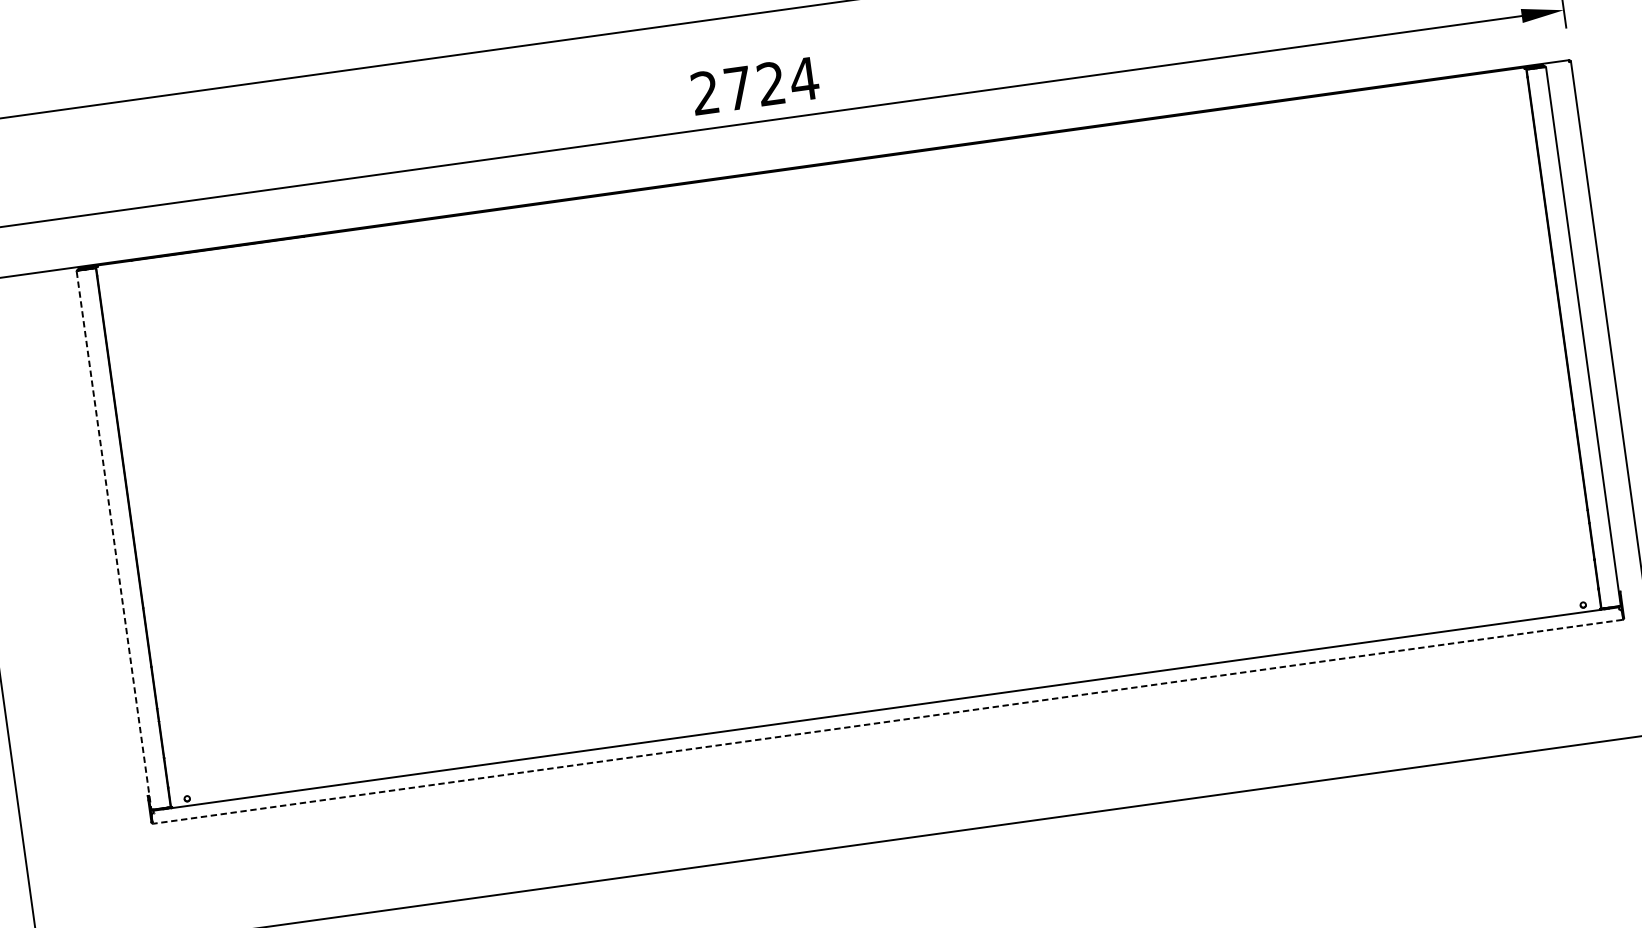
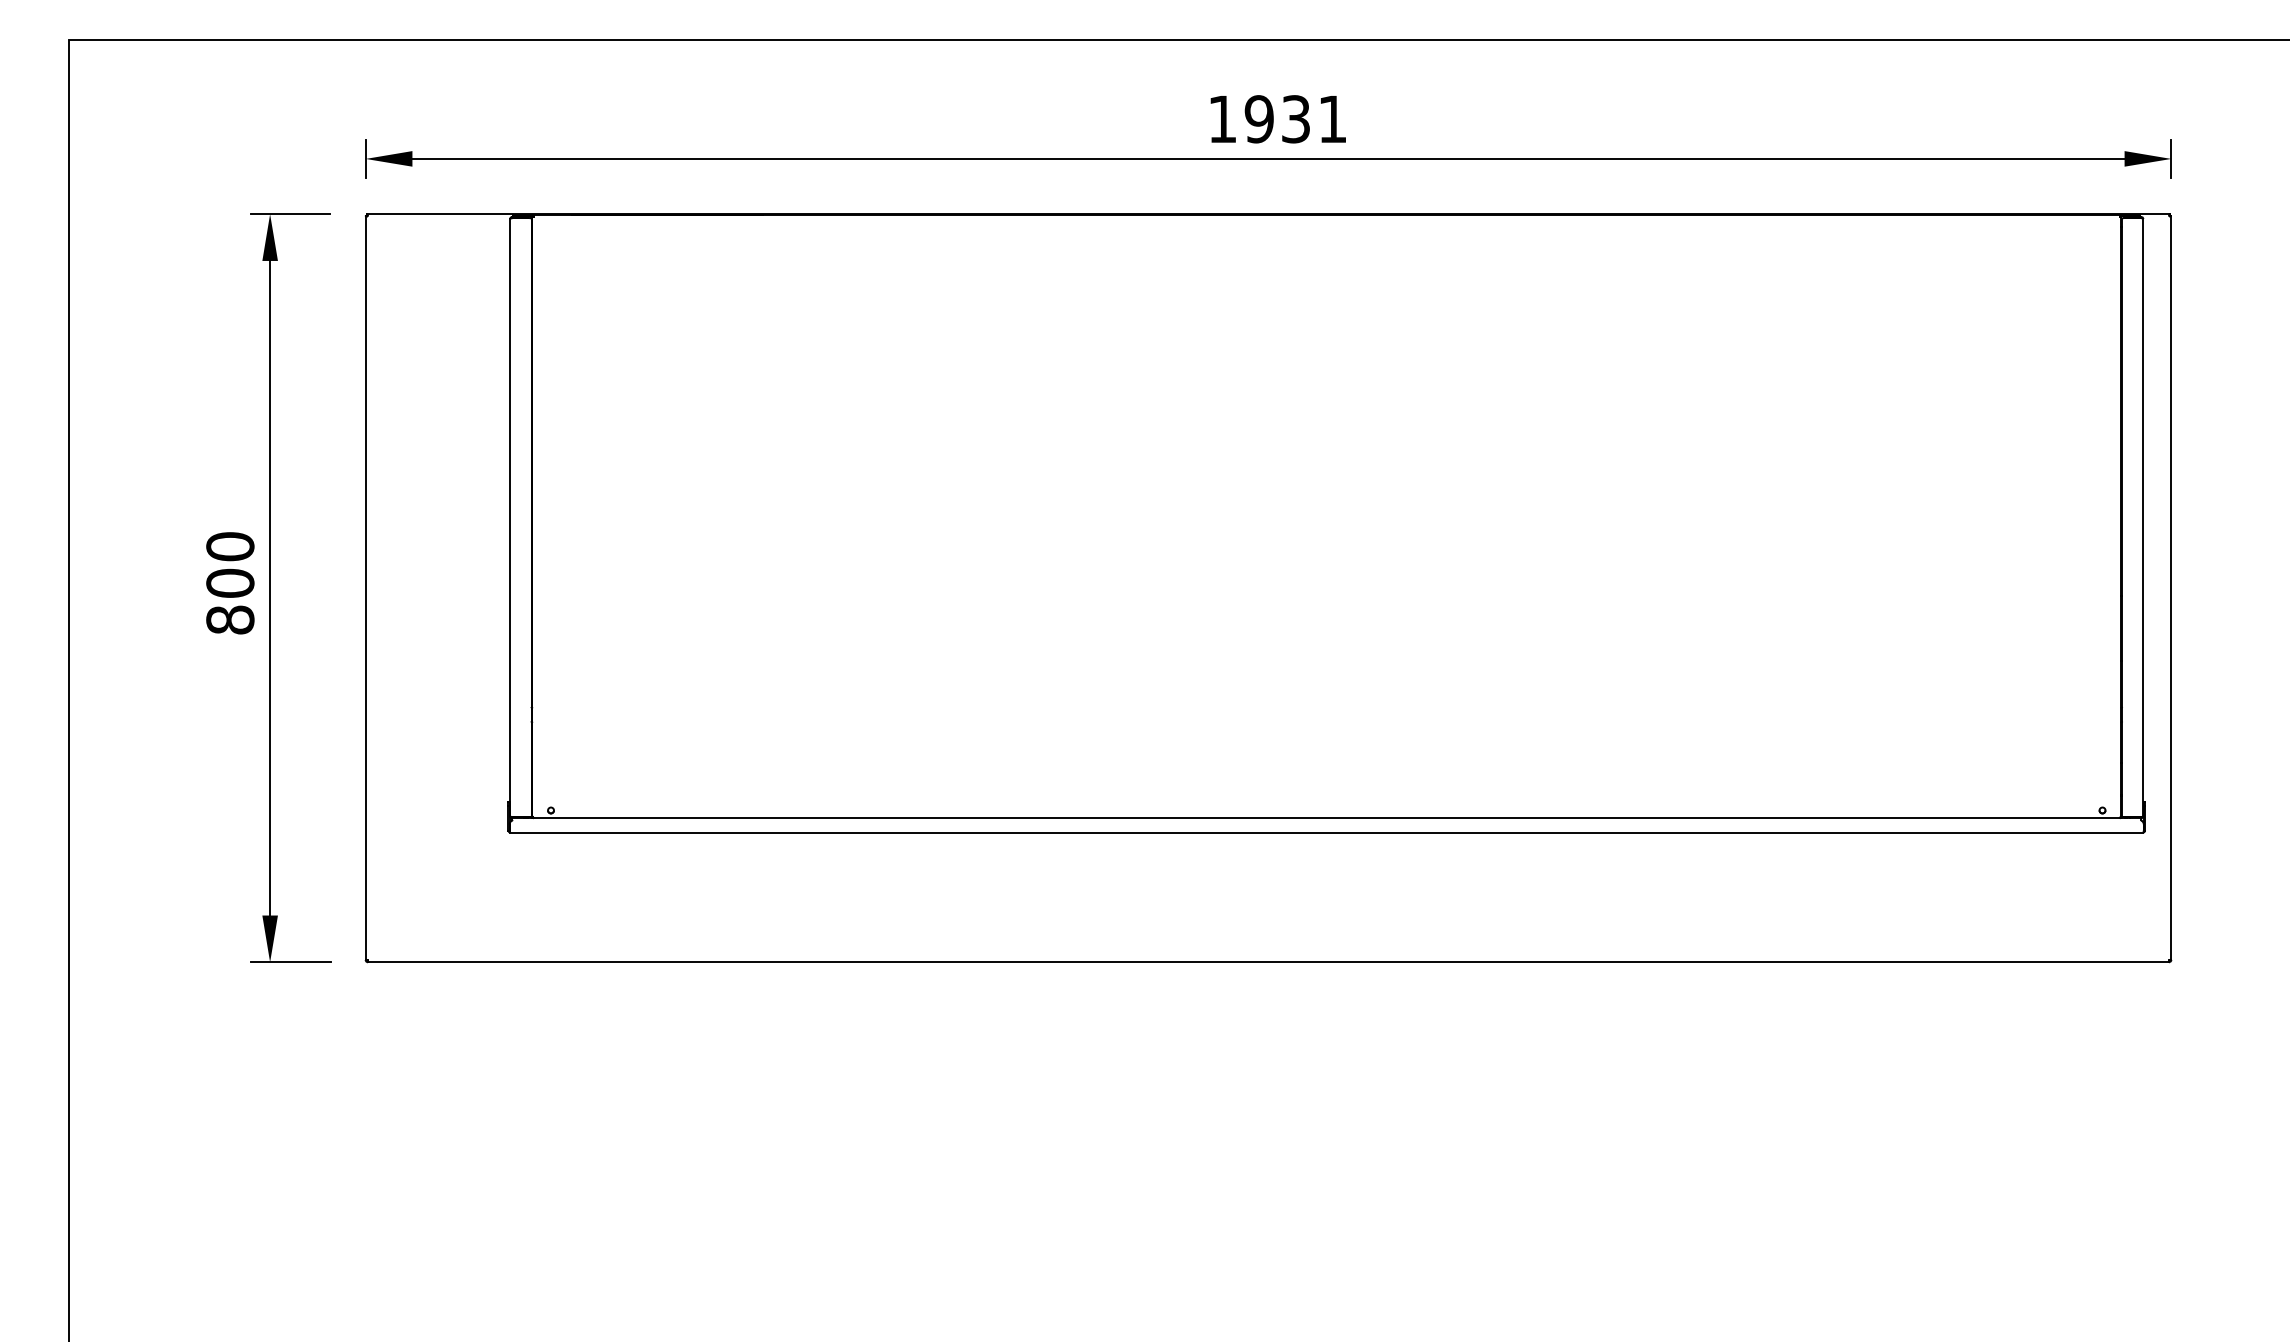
text: (754, 86) -> (1277, 119), 2724 -> 1931
line: (114, 540) -> (510, 517), dashed -> solid
line: (887, 721) -> (1326, 832), dashed -> solid

